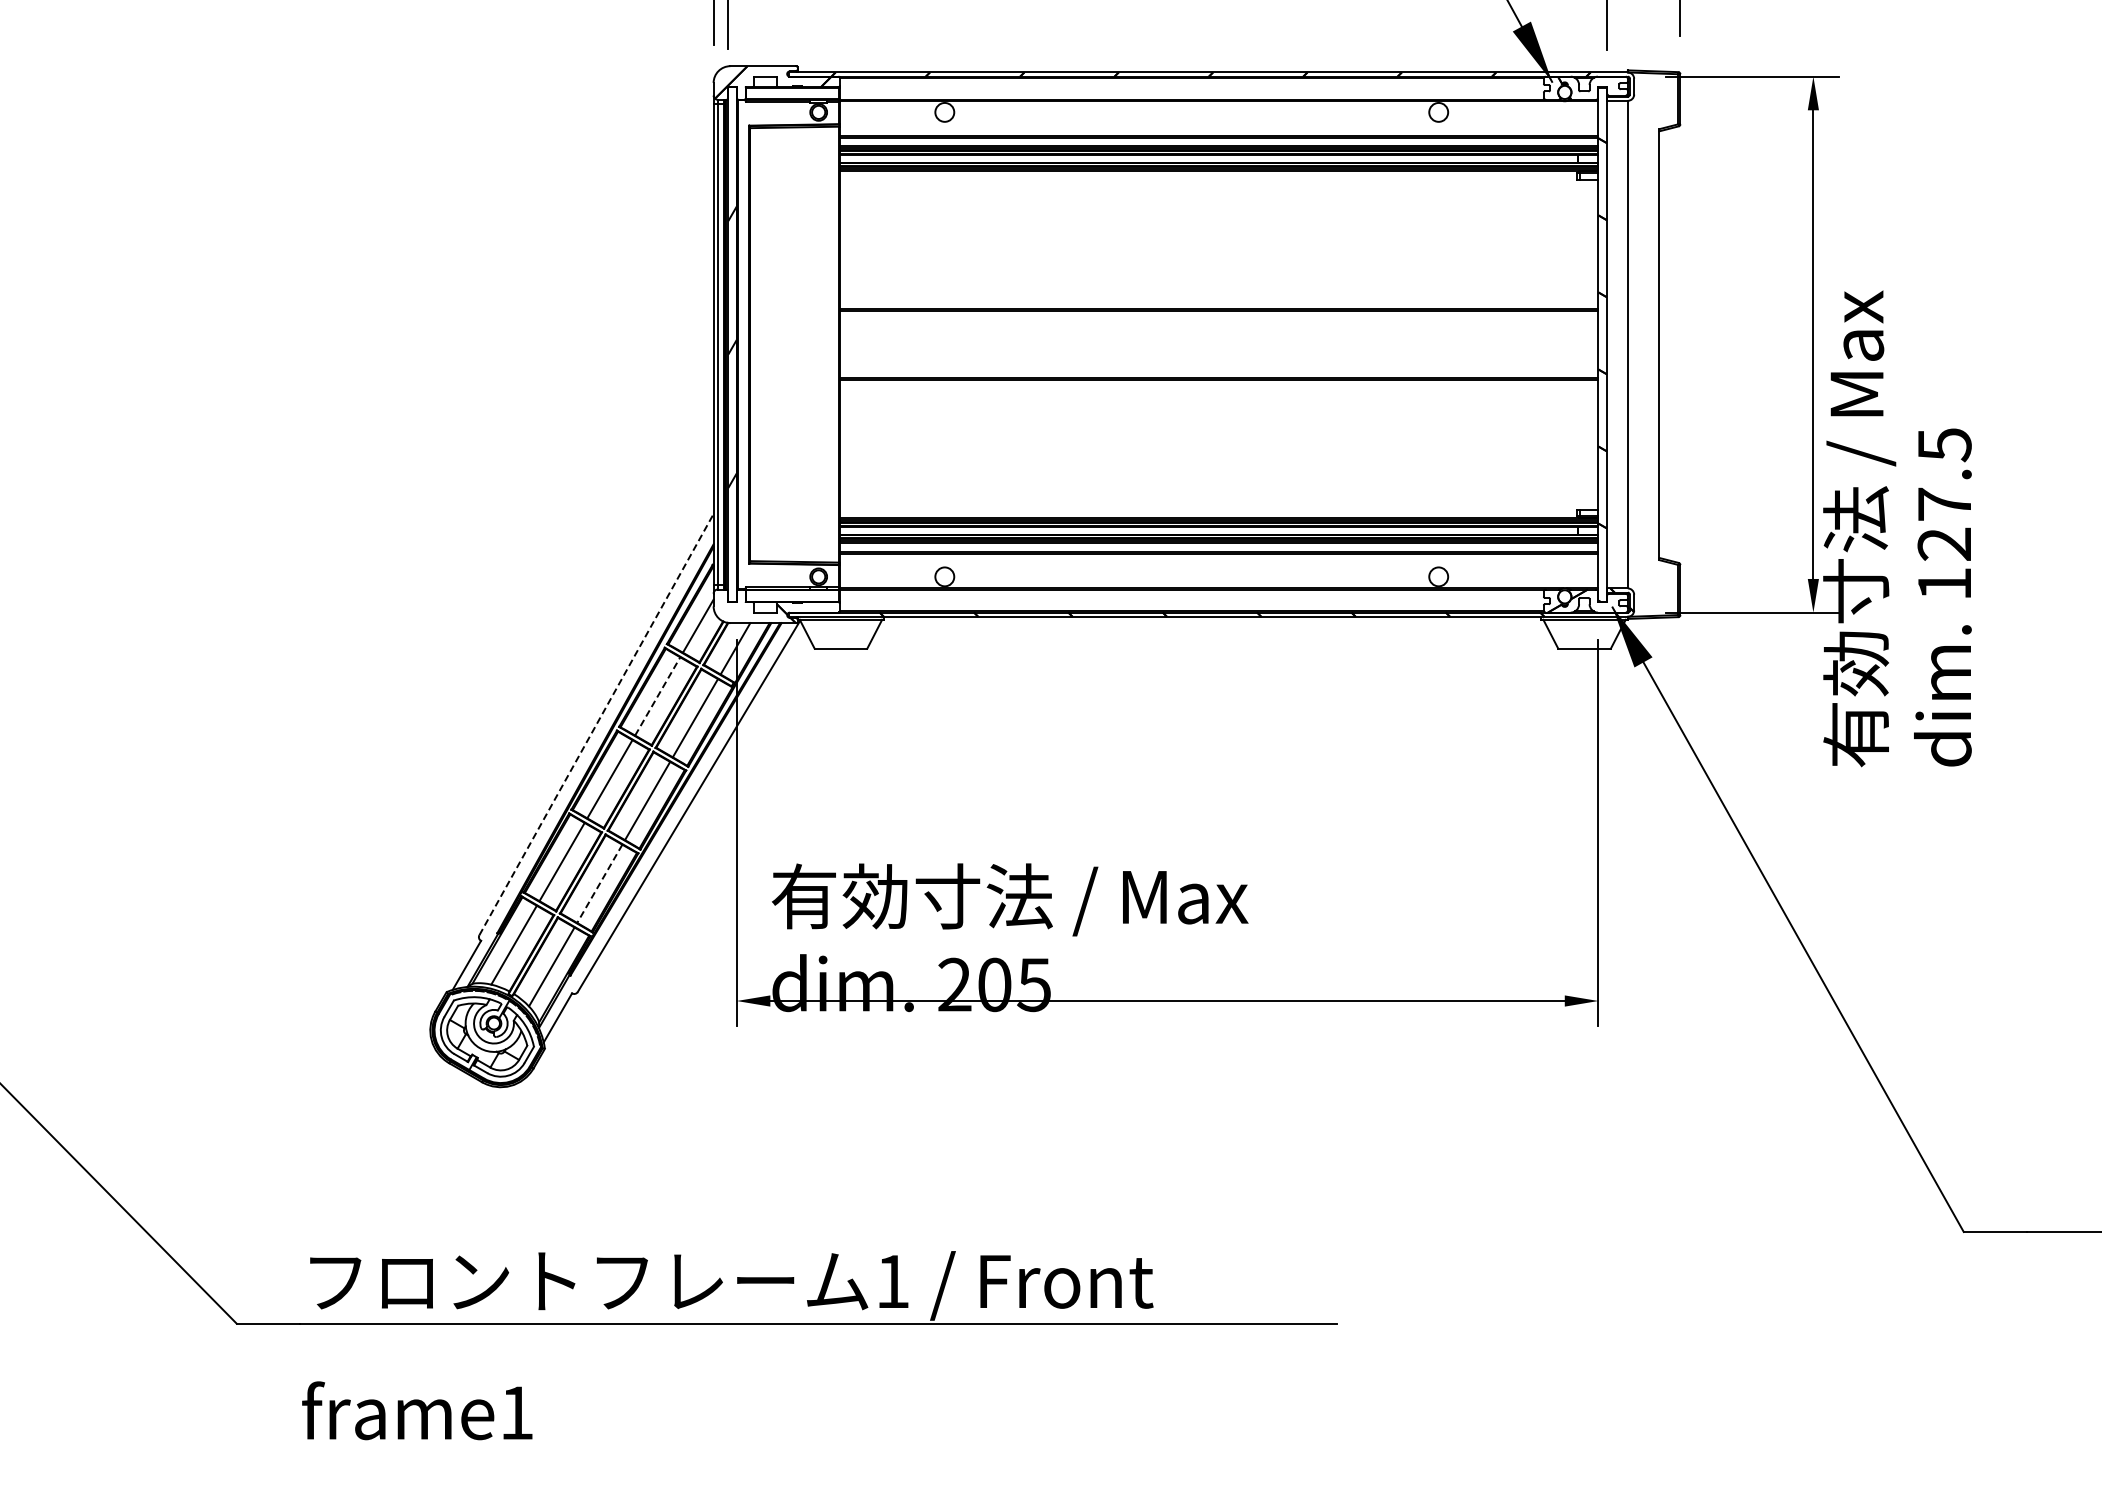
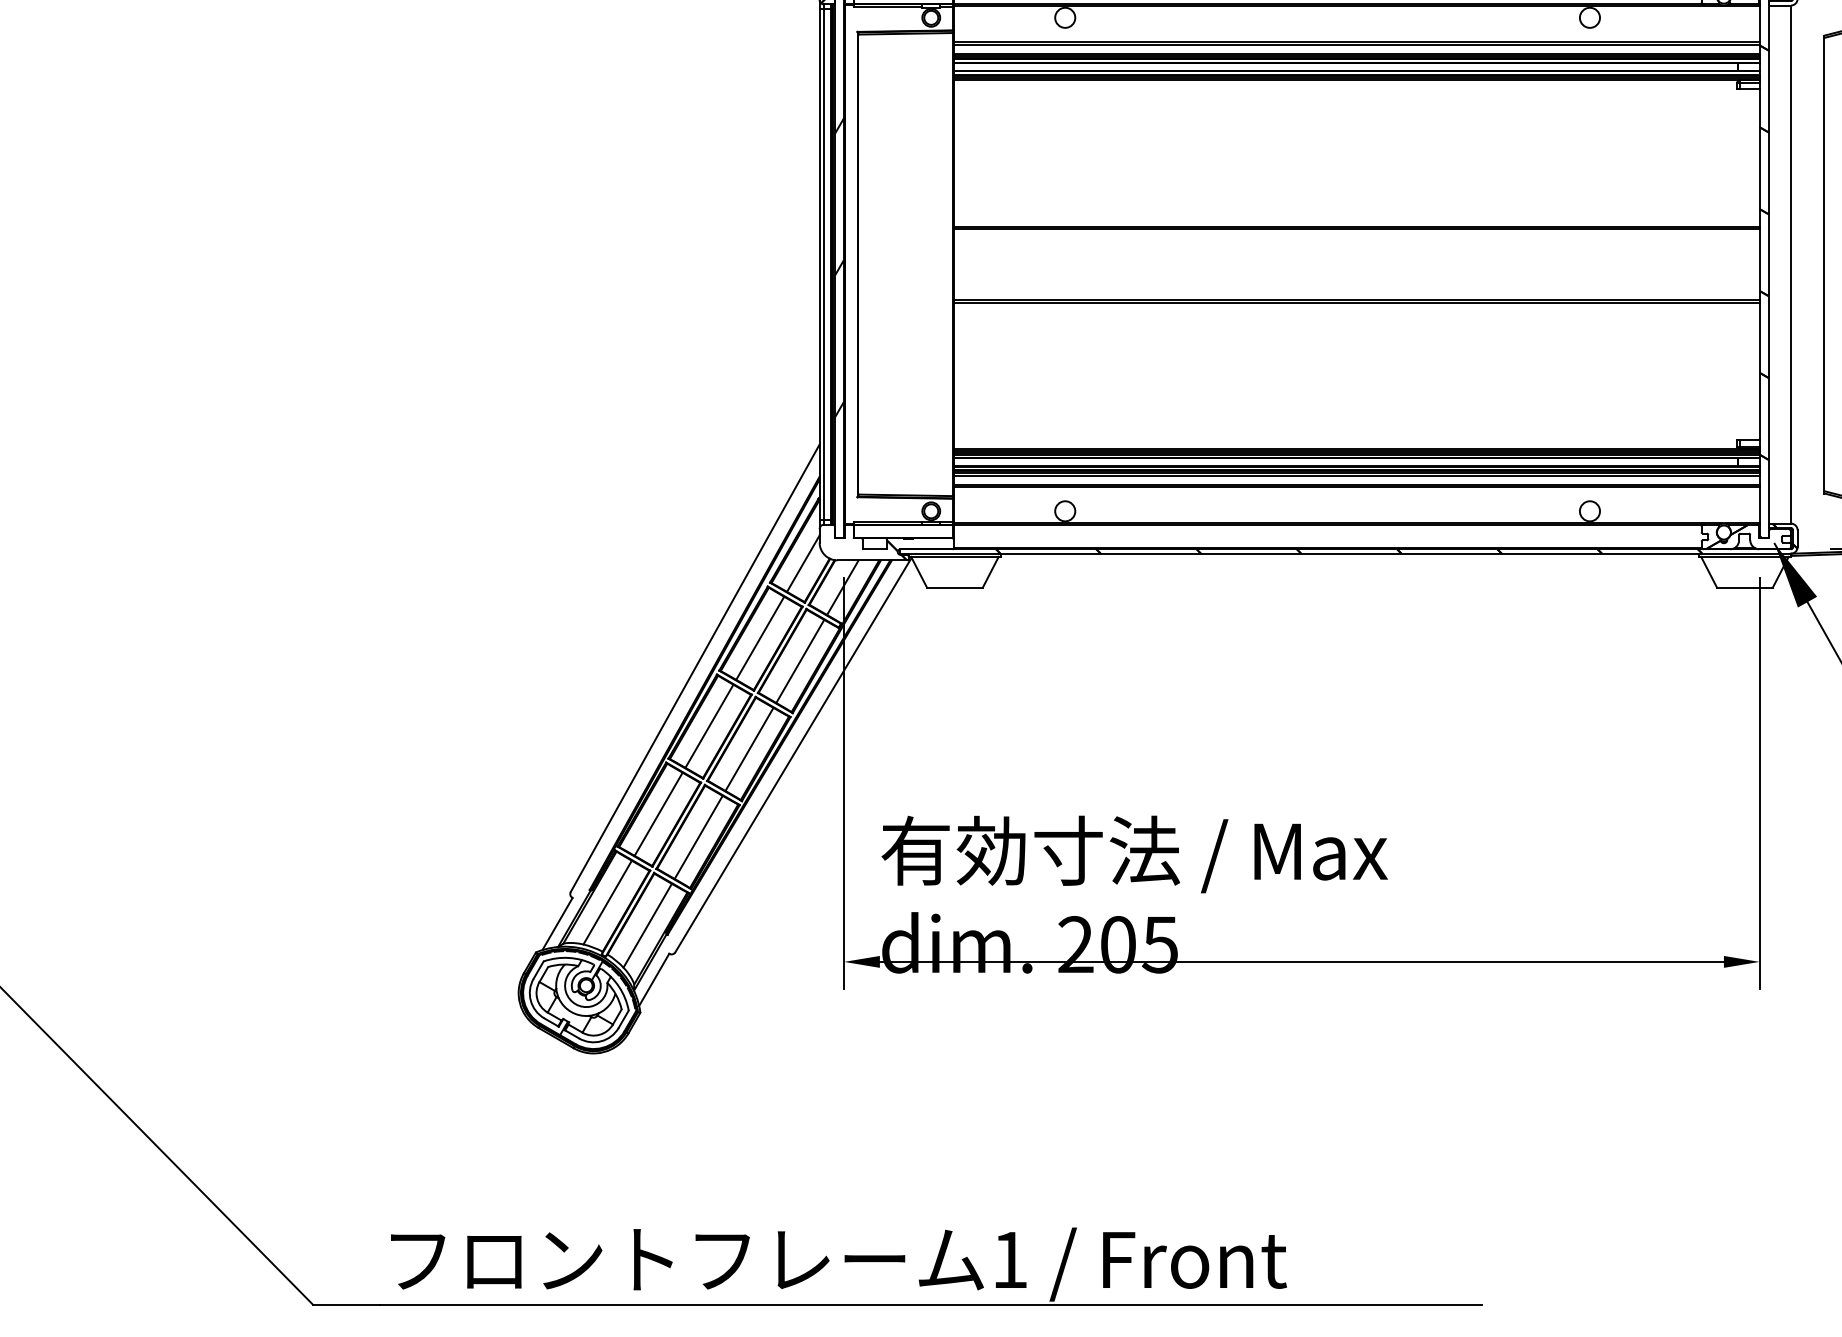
line: (657, 696) -> (760, 638), dashed -> solid
line: (596, 724) -> (695, 668), dashed -> solid
line: (599, 884) -> (698, 838), dashed -> solid

